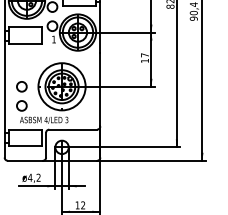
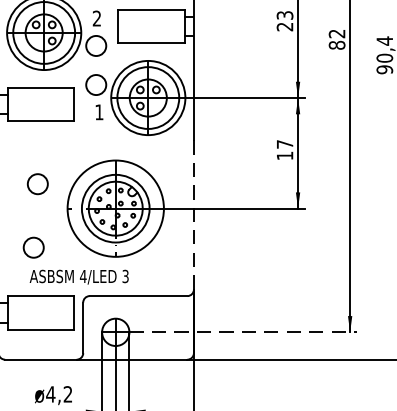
circle: (21, 86) -> (37, 183), moved
line: (100, 89) -> (194, 214), solid -> dashed
line: (124, 147) -> (243, 332), solid -> dashed

